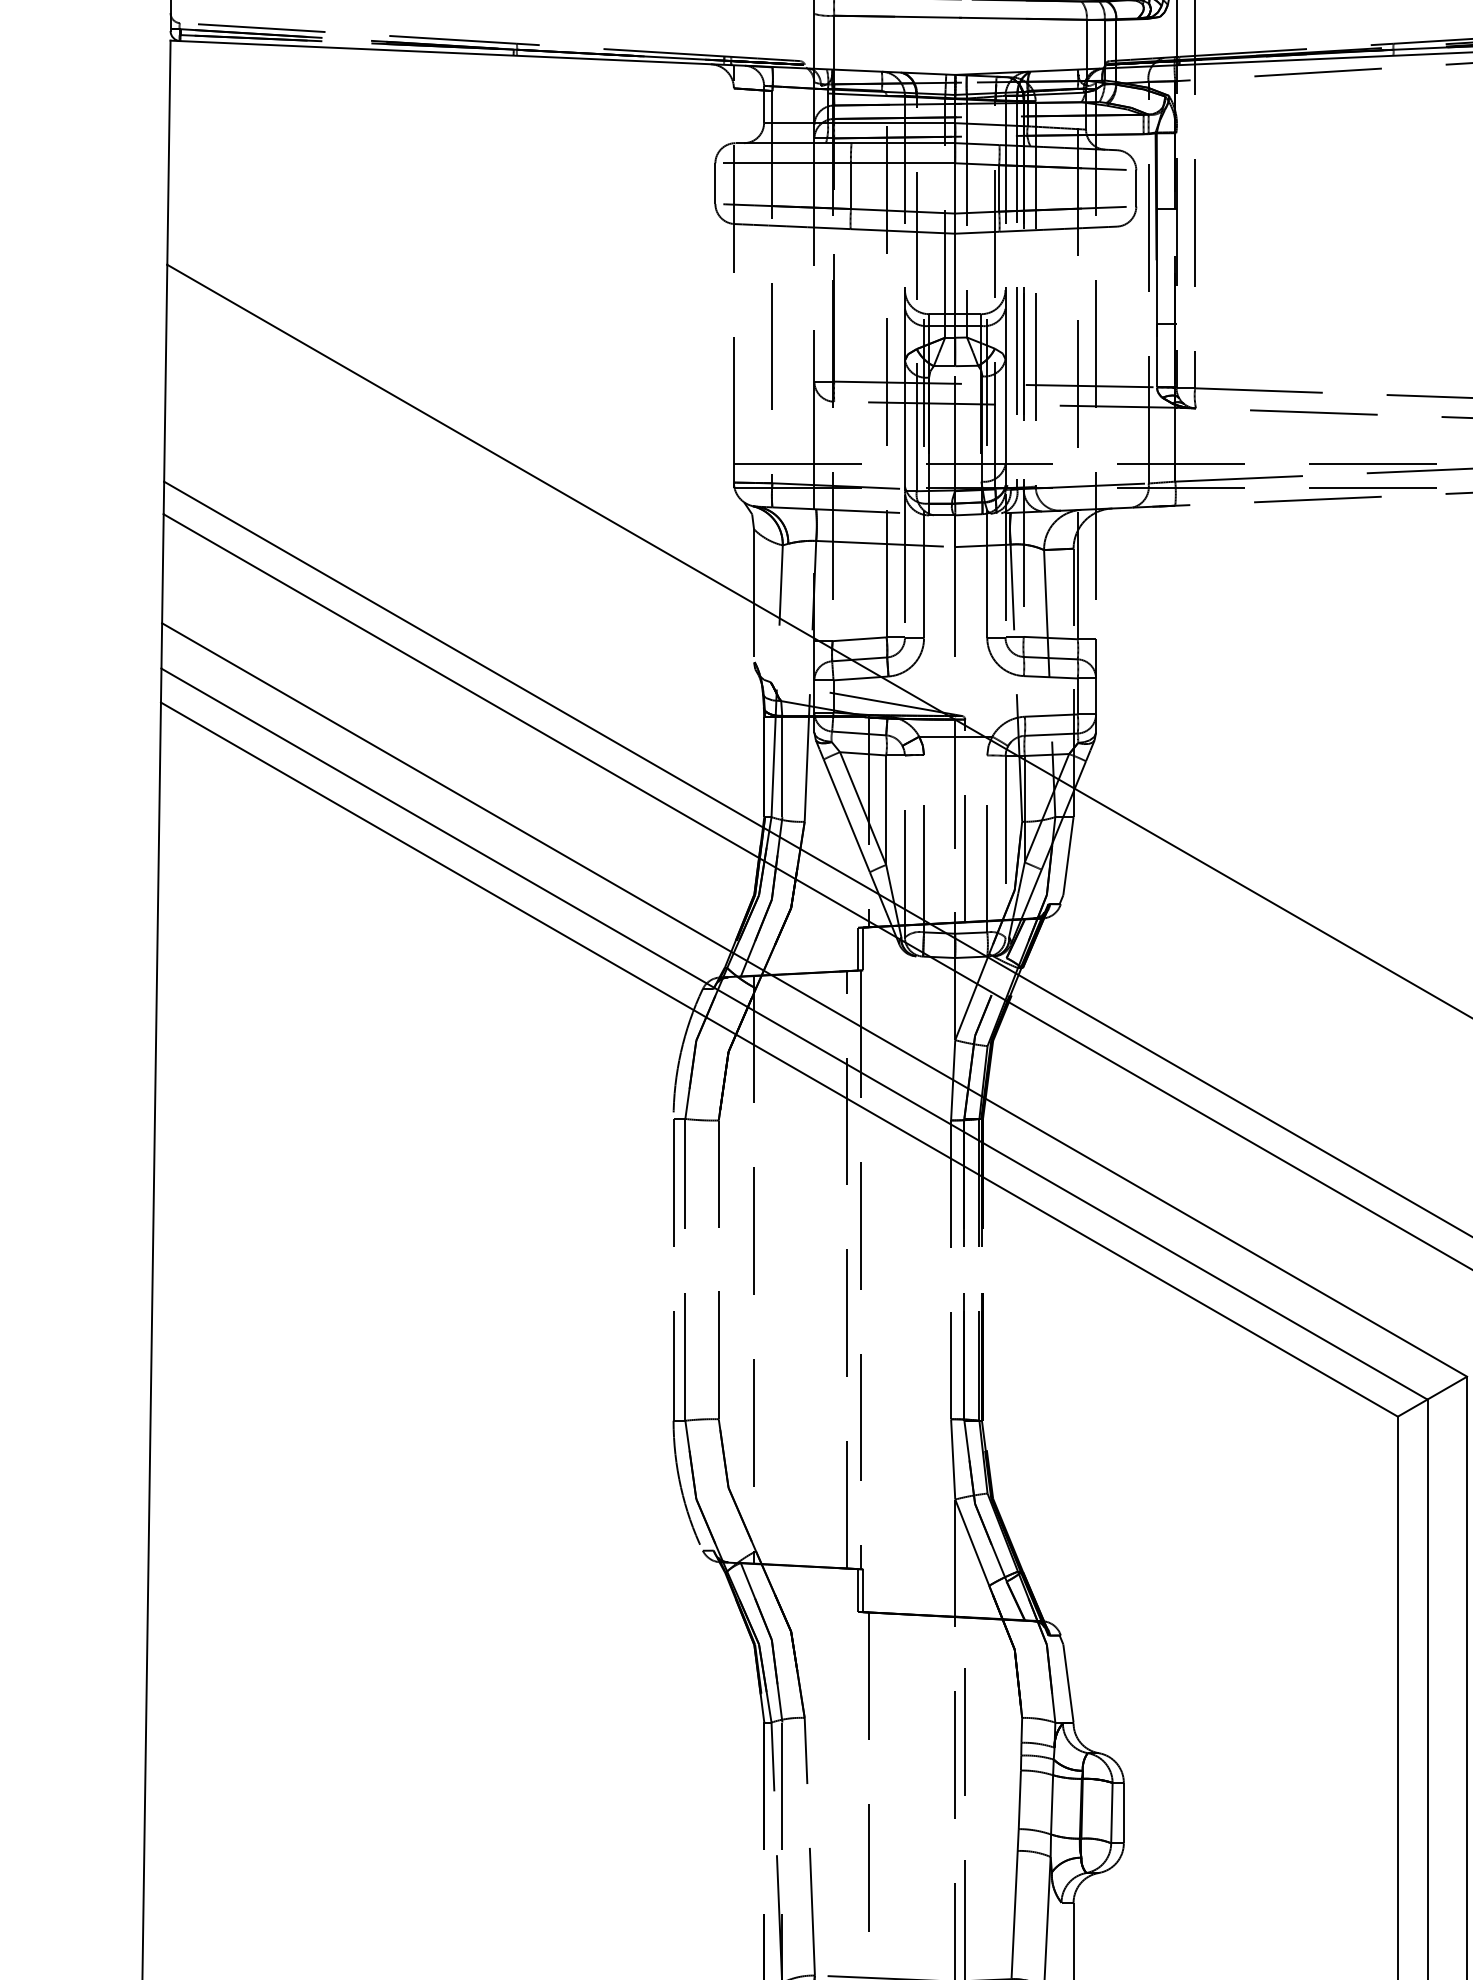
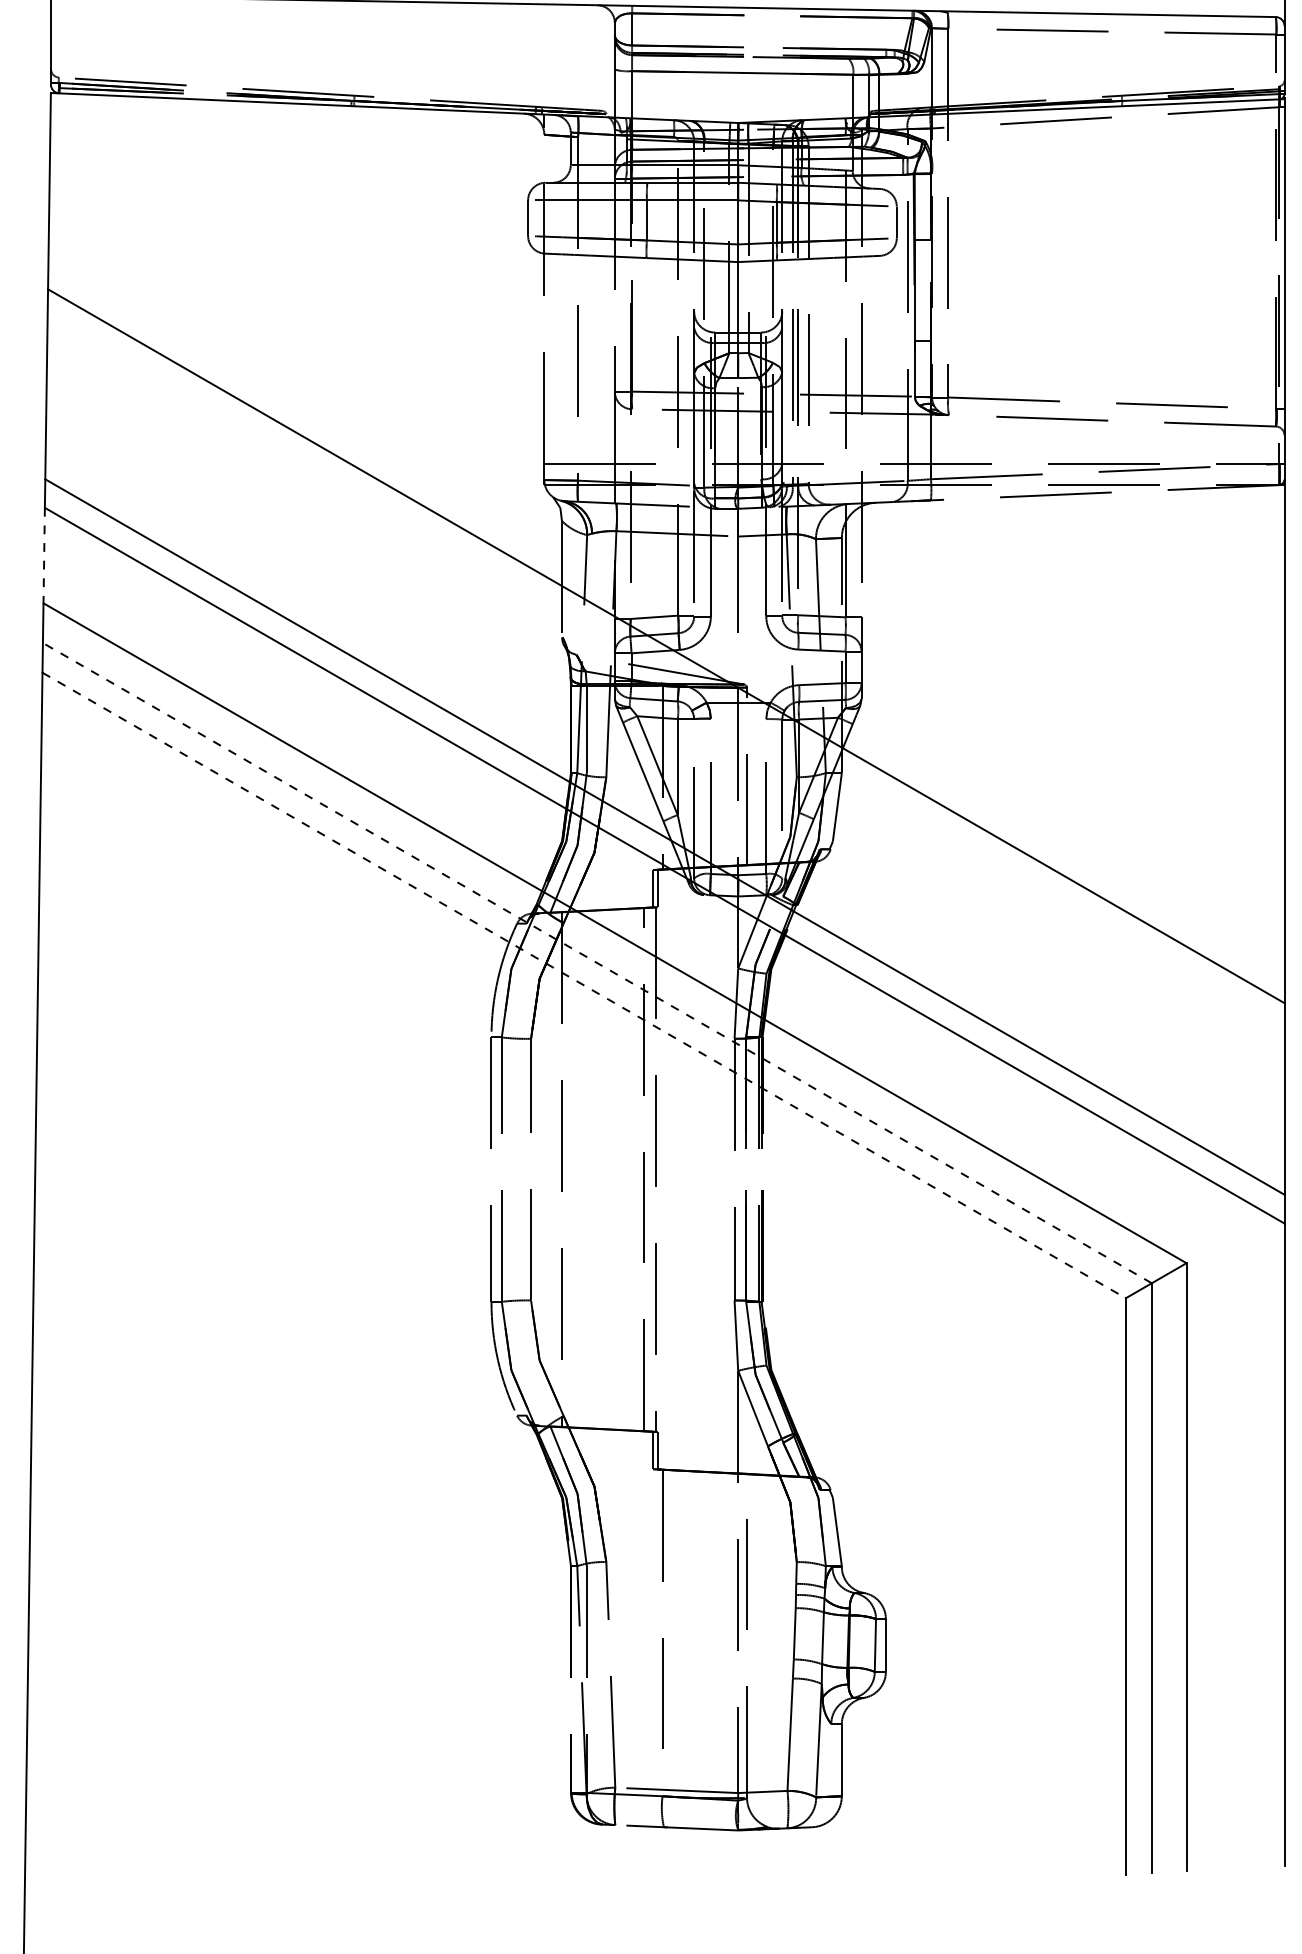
line: (163, 568) -> (44, 555), solid -> dashed
line: (793, 1033) -> (596, 962), solid -> dashed
line: (779, 1059) -> (584, 985), solid -> dashed

